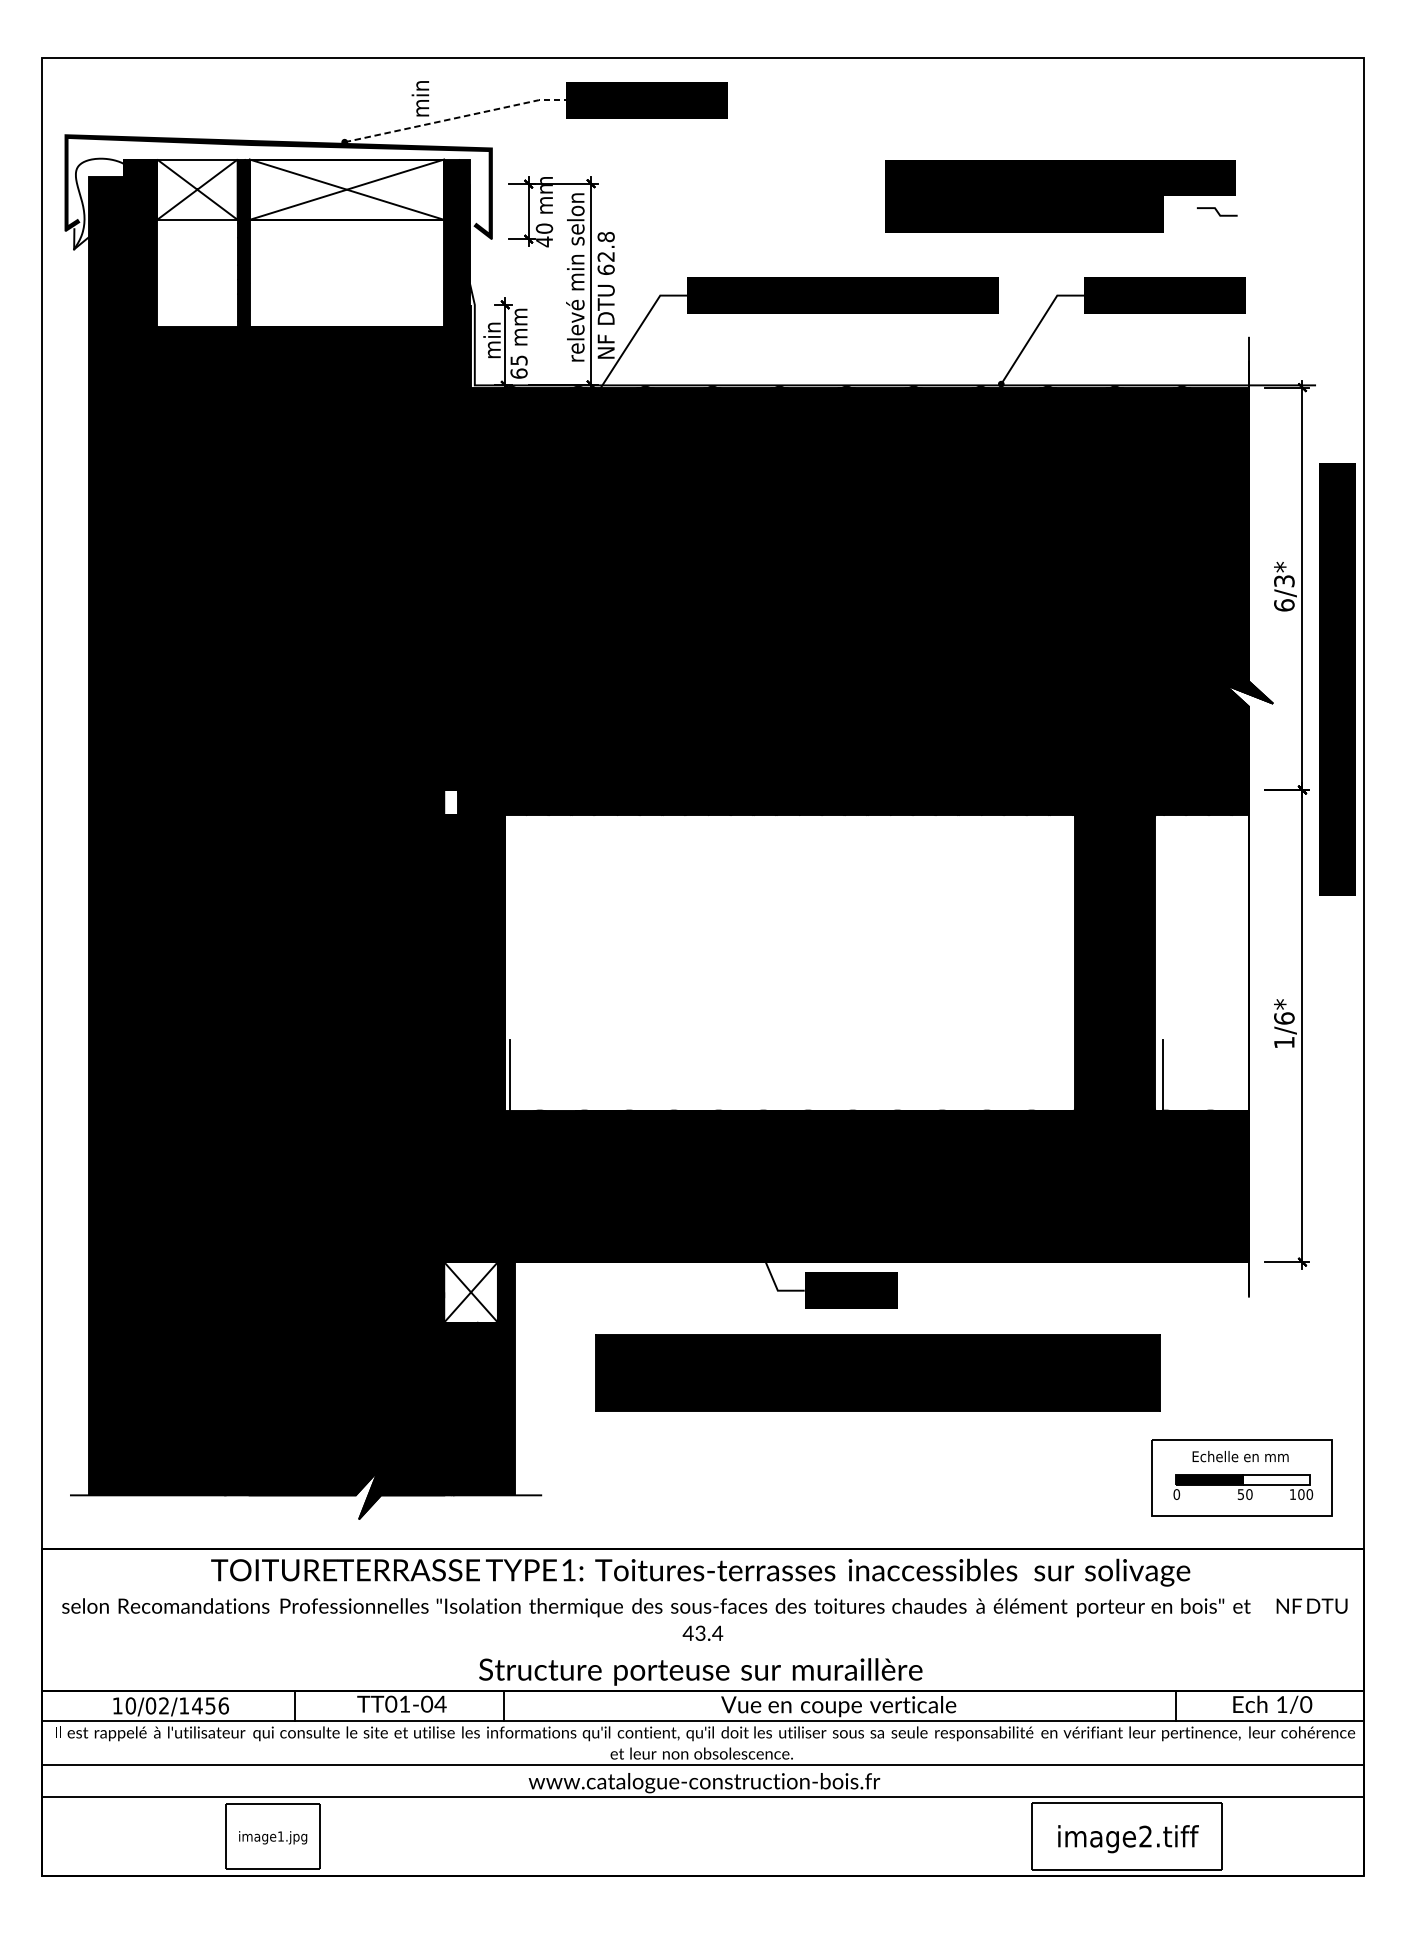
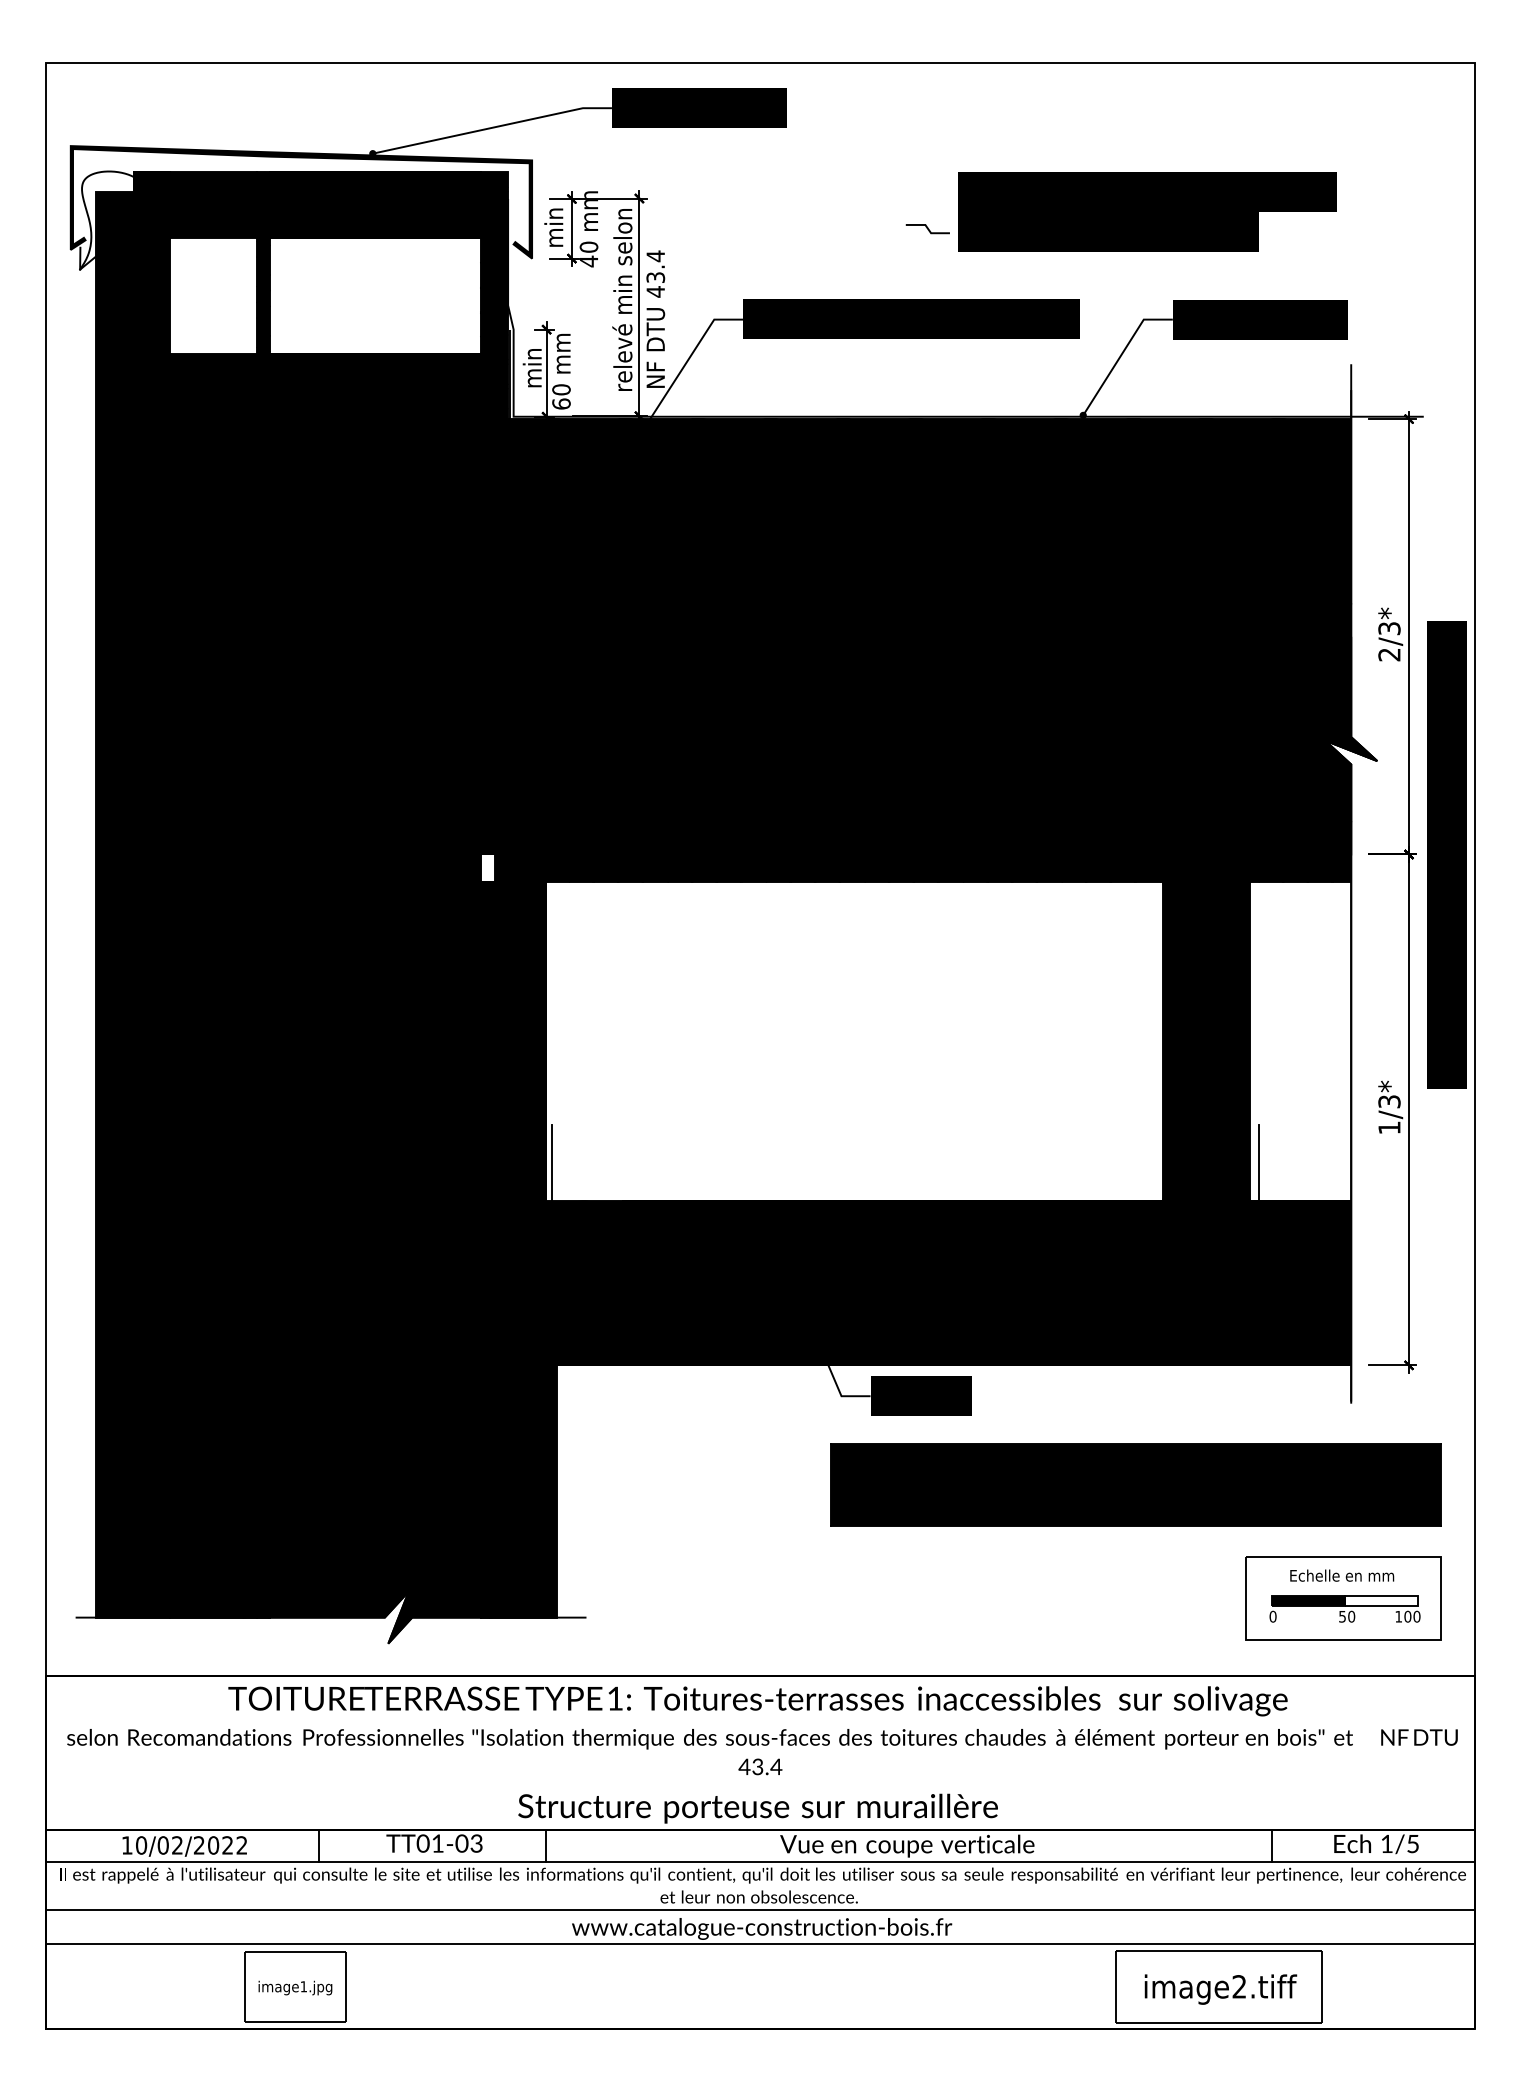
text: (420, 98) -> (553, 227), moved
line: (456, 118) -> (493, 127), dashed -> solid
fill: (197, 189) -> (213, 204), added
fill: (347, 189) -> (375, 204), added
line: (1216, 212) -> (927, 229), moved
text: (605, 252) -> (655, 273), 62.8 -> 43.4
text: (519, 360) -> (561, 389), 65 -> 60
text: (1284, 605) -> (1389, 654), 6/3* -> 2/3*
text: (1337, 679) -> (1446, 854), moved
text: (1284, 1018) -> (1389, 1101), 1/6* -> 1/3*
fill: (471, 1291) -> (509, 1397), added
part: (877, 1372) -> (1135, 1484), moved
text: (440, 1704) -> (476, 1843), \c16711848;TT01-04 -> \c16711848;TT01-03
text: (1305, 1704) -> (1412, 1843), 1/0 -> 1/5
text: (203, 1705) -> (220, 1845), 10/02/1456 -> 10/02/2022

